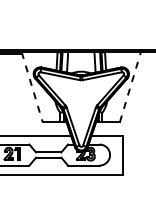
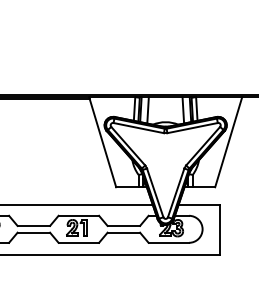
line: (32, 87) -> (102, 142), dashed -> solid
line: (130, 87) -> (228, 142), dashed -> solid

